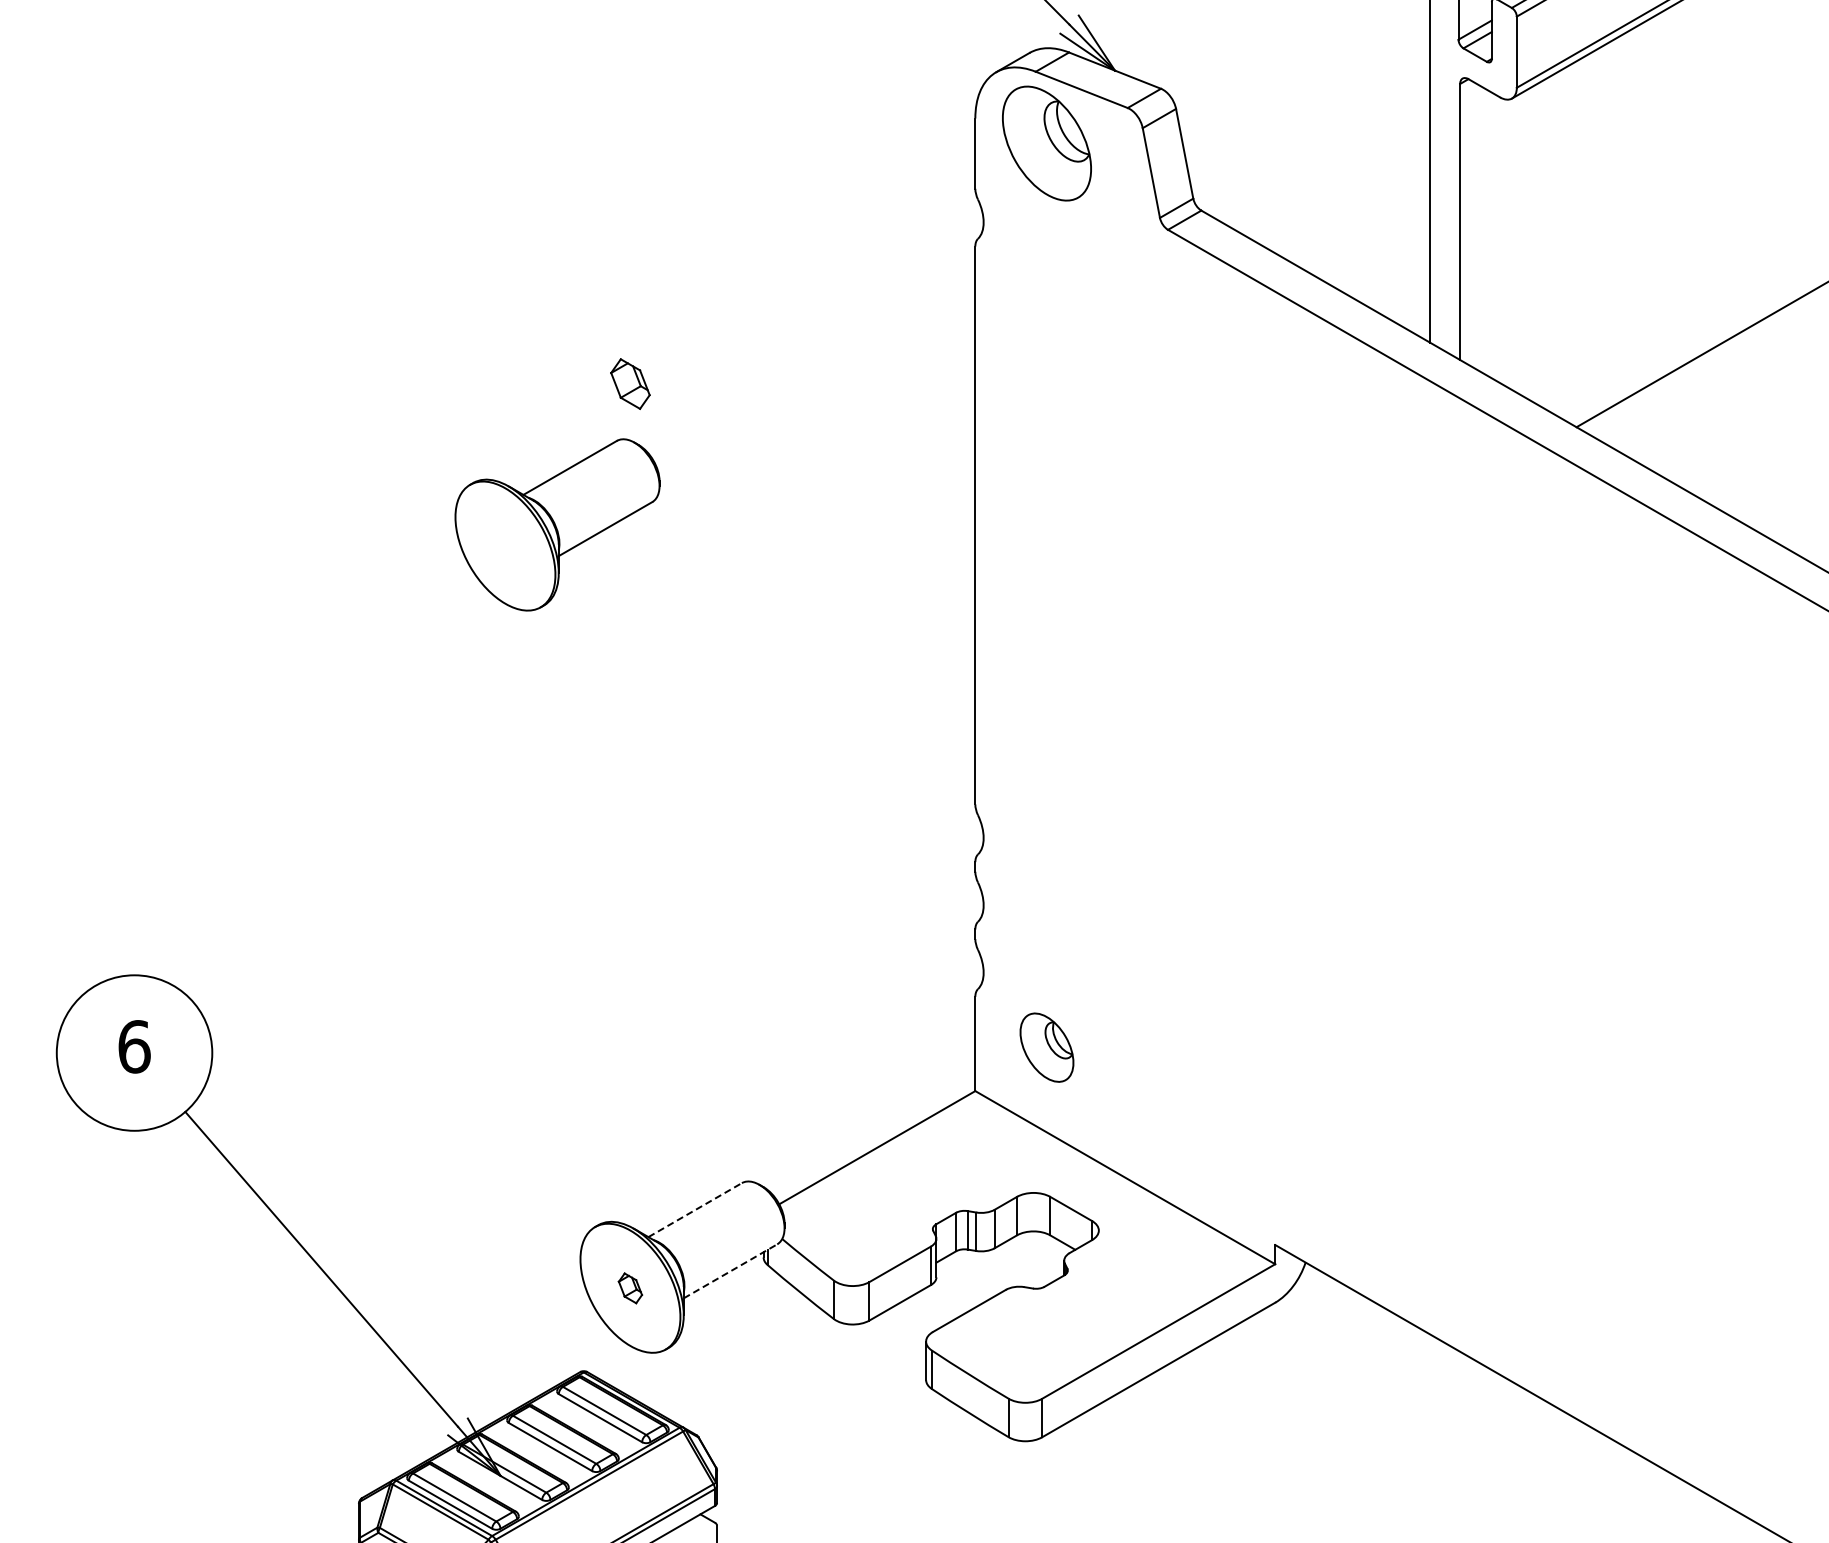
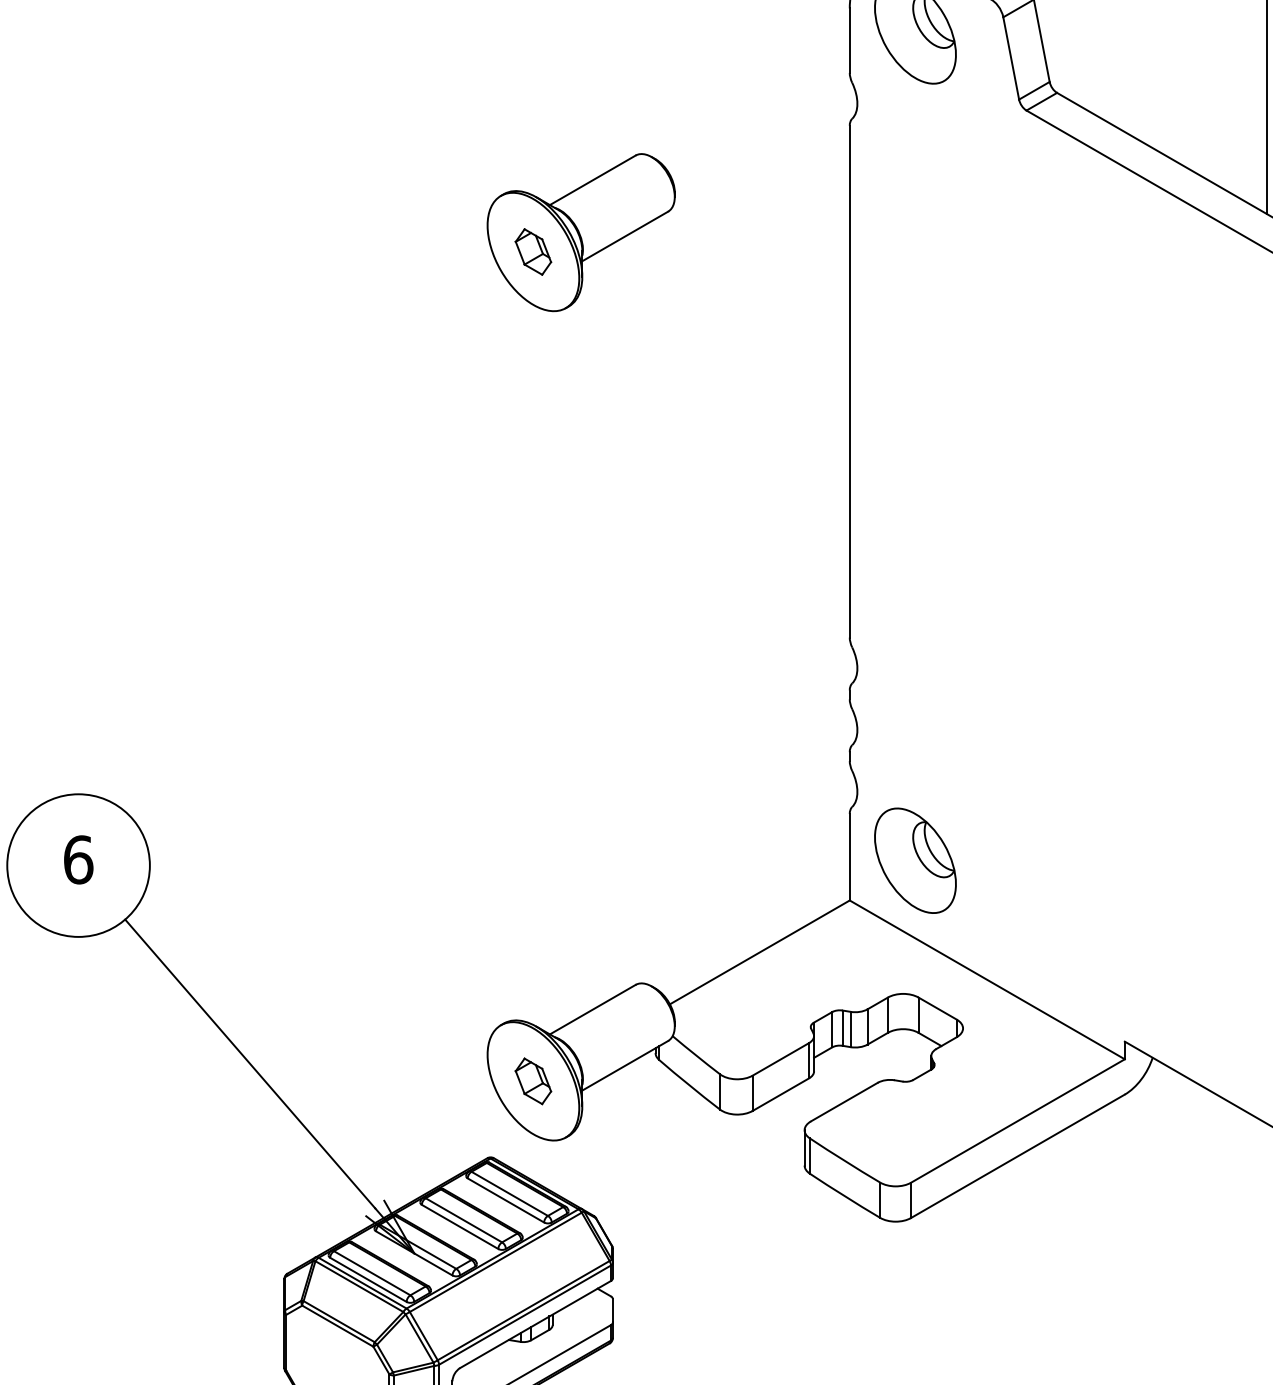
part: (557, 524) -> (581, 232), moved
part: (1046, 1047) -> (915, 860), size x1.67
line: (695, 1210) -> (593, 1010), dashed -> solid
line: (730, 1271) -> (625, 1065), dashed -> solid
part: (630, 1288) -> (533, 1081), size x1.67

